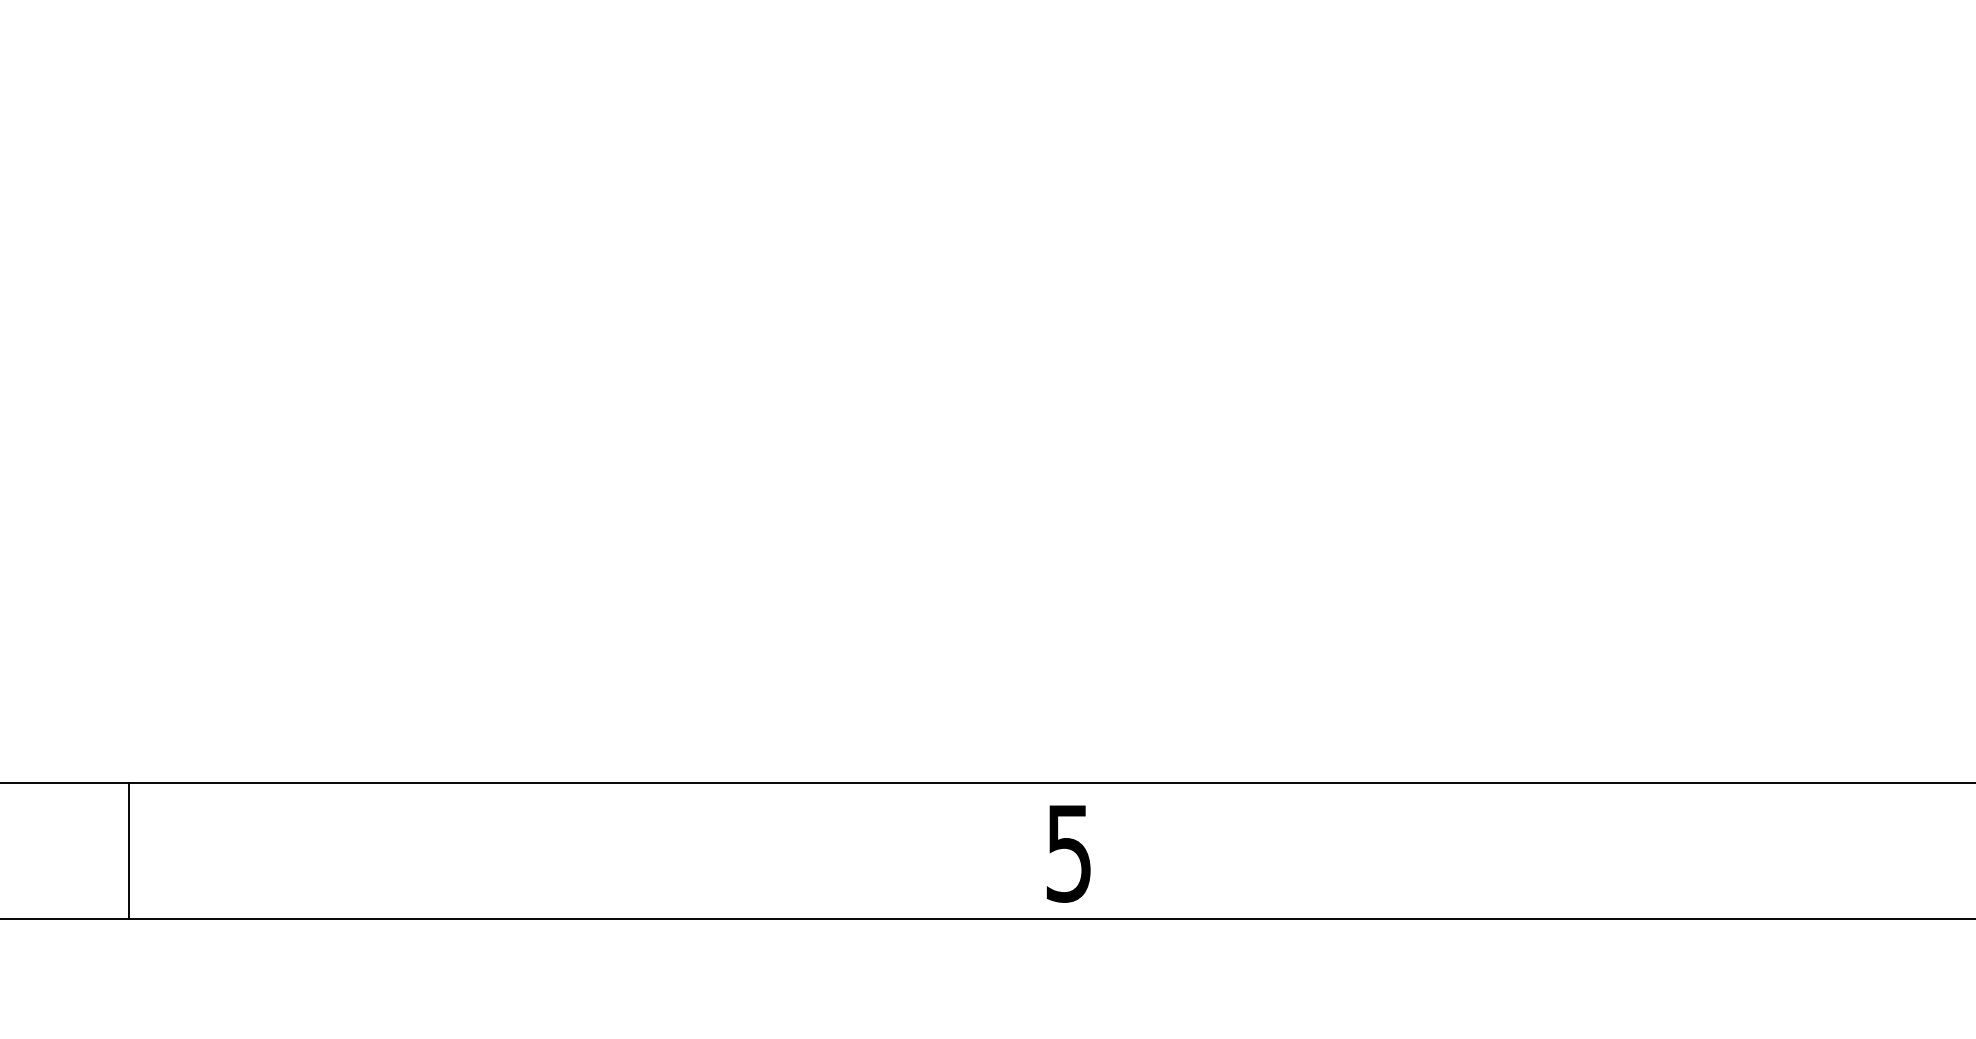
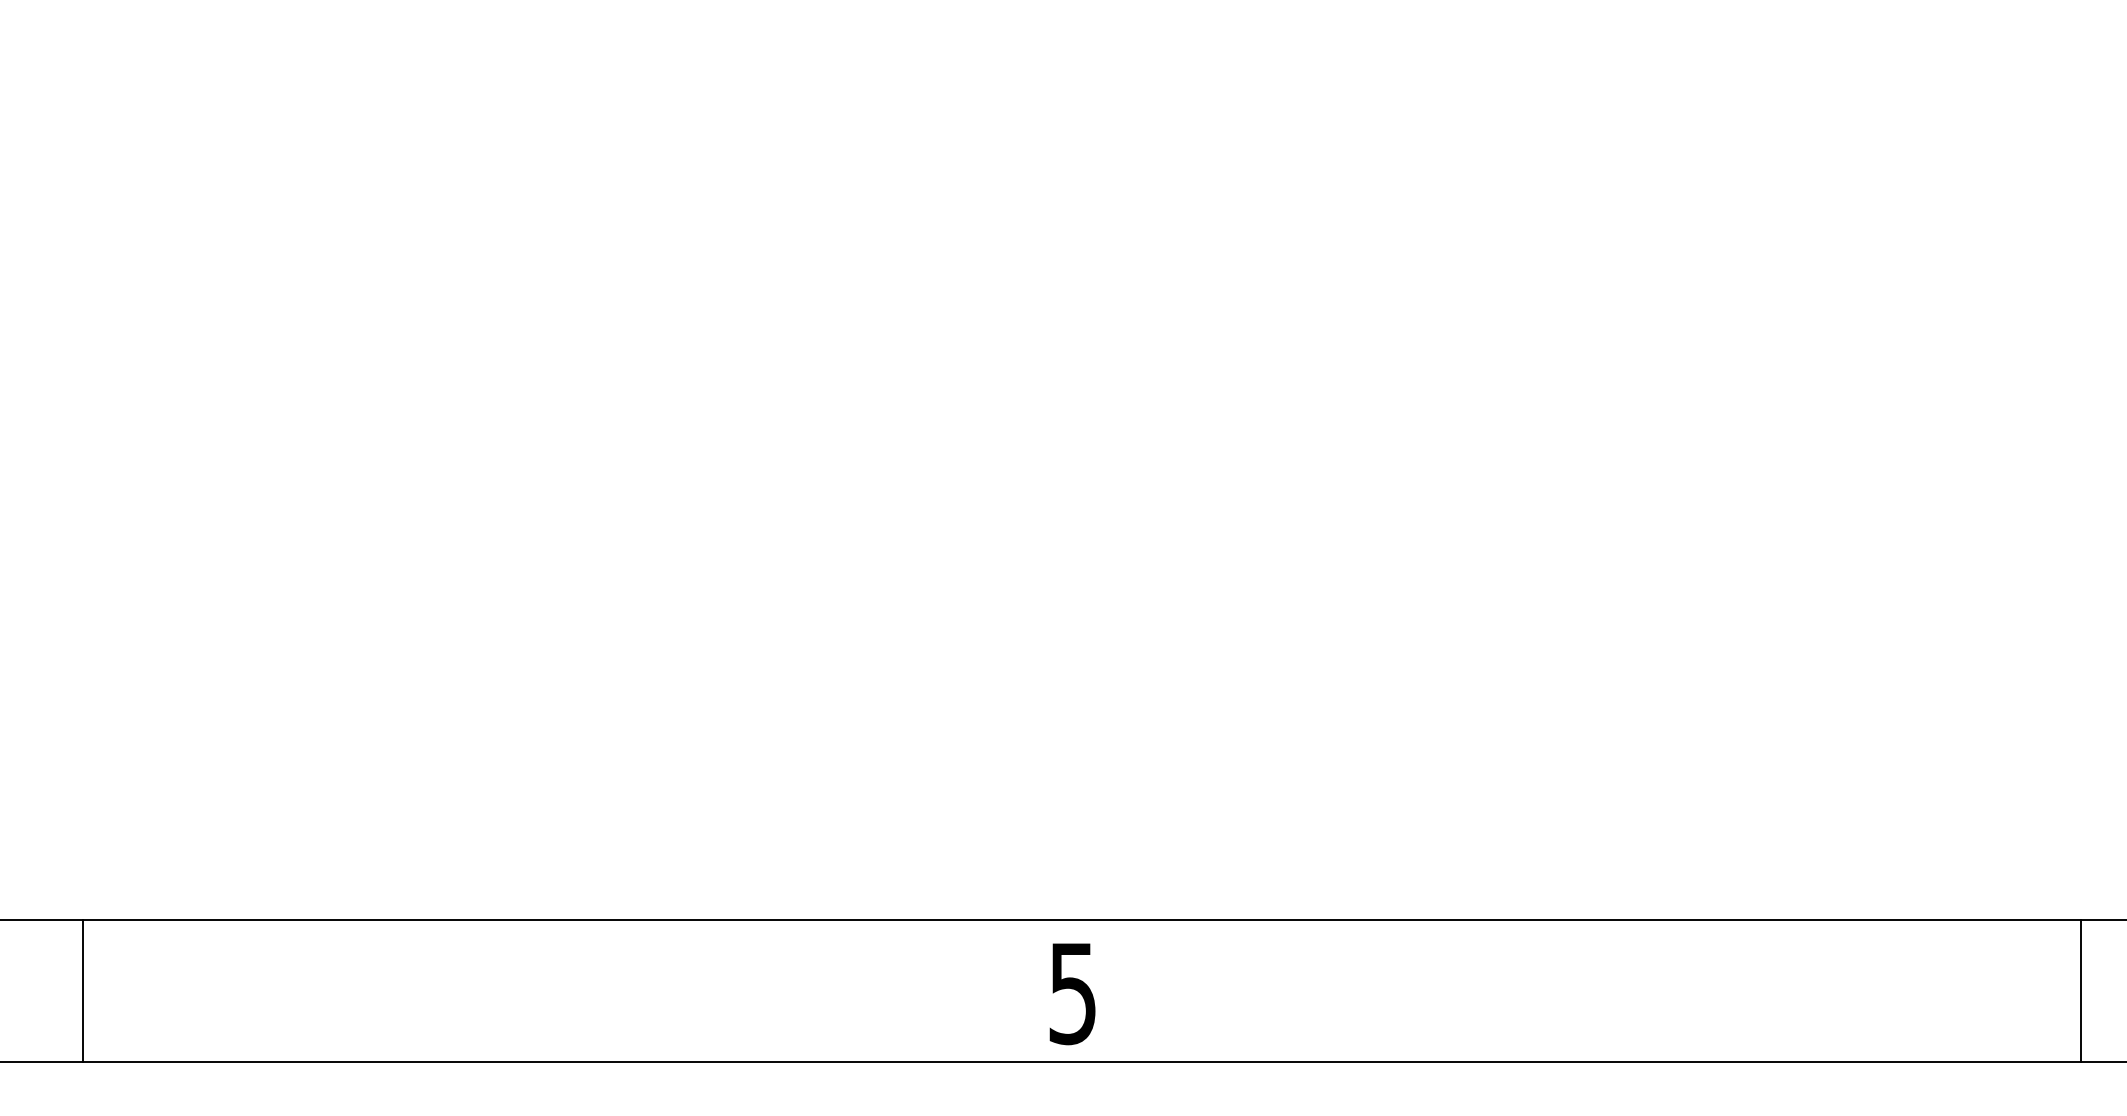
line: (129, 850) -> (82, 990), moved
text: (1068, 854) -> (1072, 994), moved

